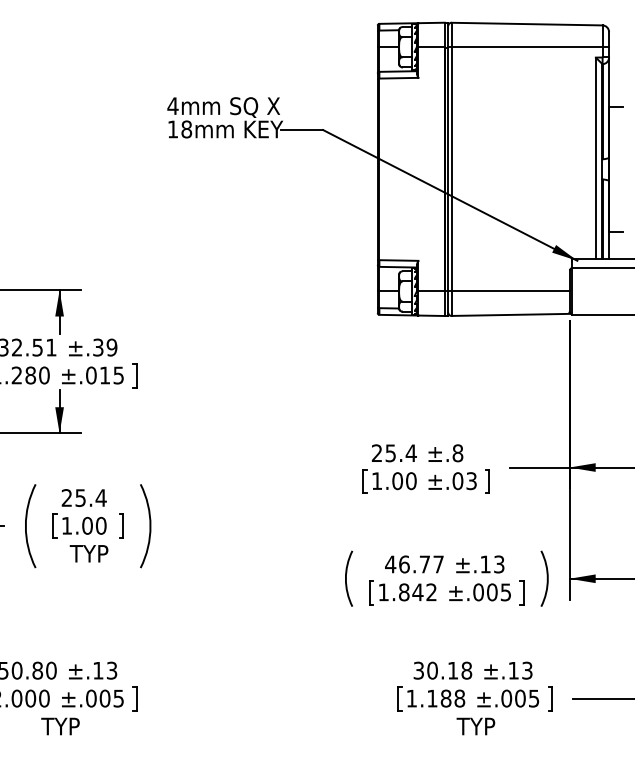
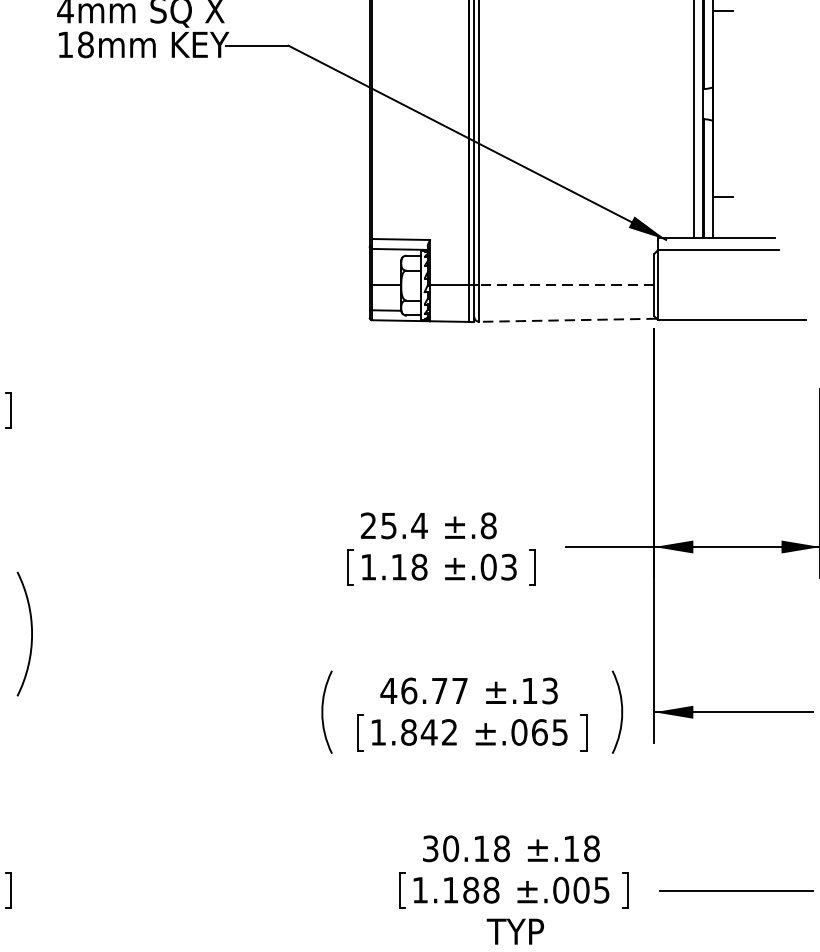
line: (510, 291) -> (566, 285), solid -> dashed
line: (511, 314) -> (568, 319), solid -> dashed
text: (404, 481) -> (409, 567), 1.00 -> 1.18
text: (492, 591) -> (540, 731), ±.005 -> ±.065
text: (527, 670) -> (592, 848), ±.13 -> ±.18

